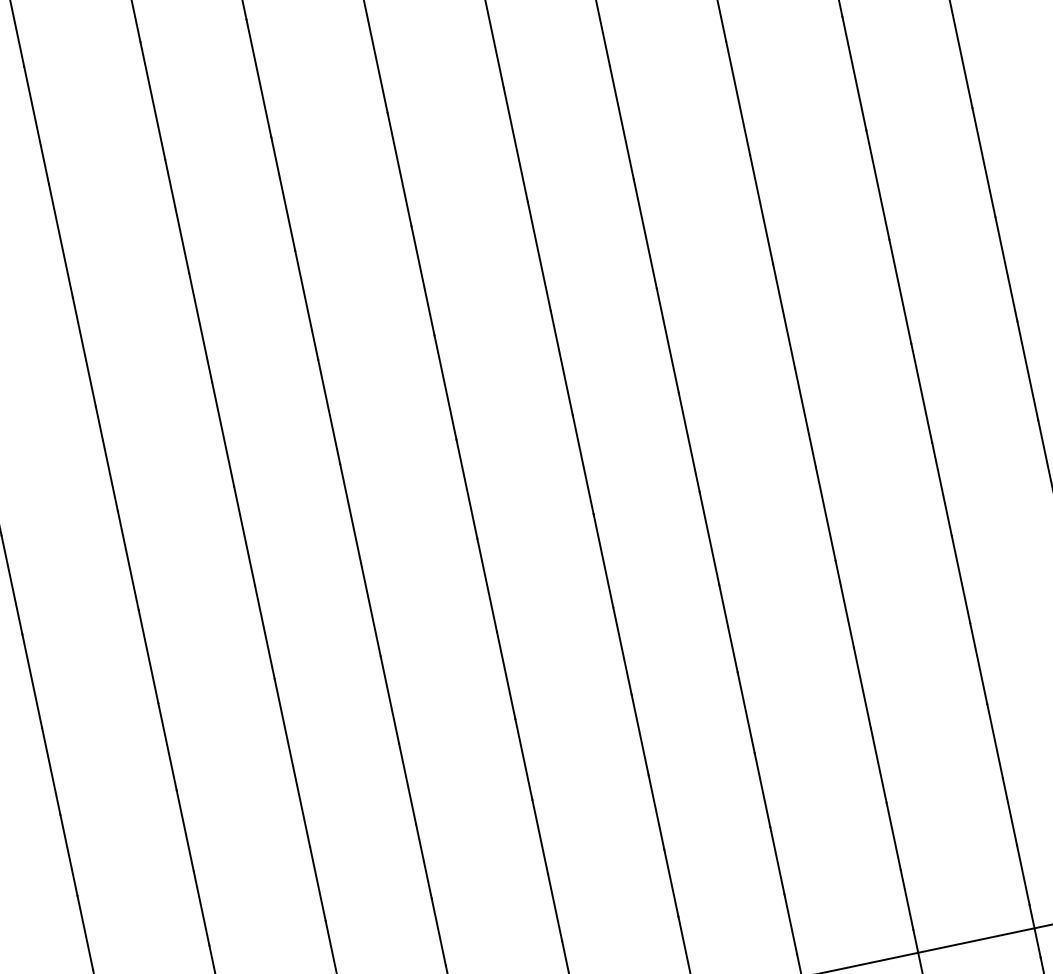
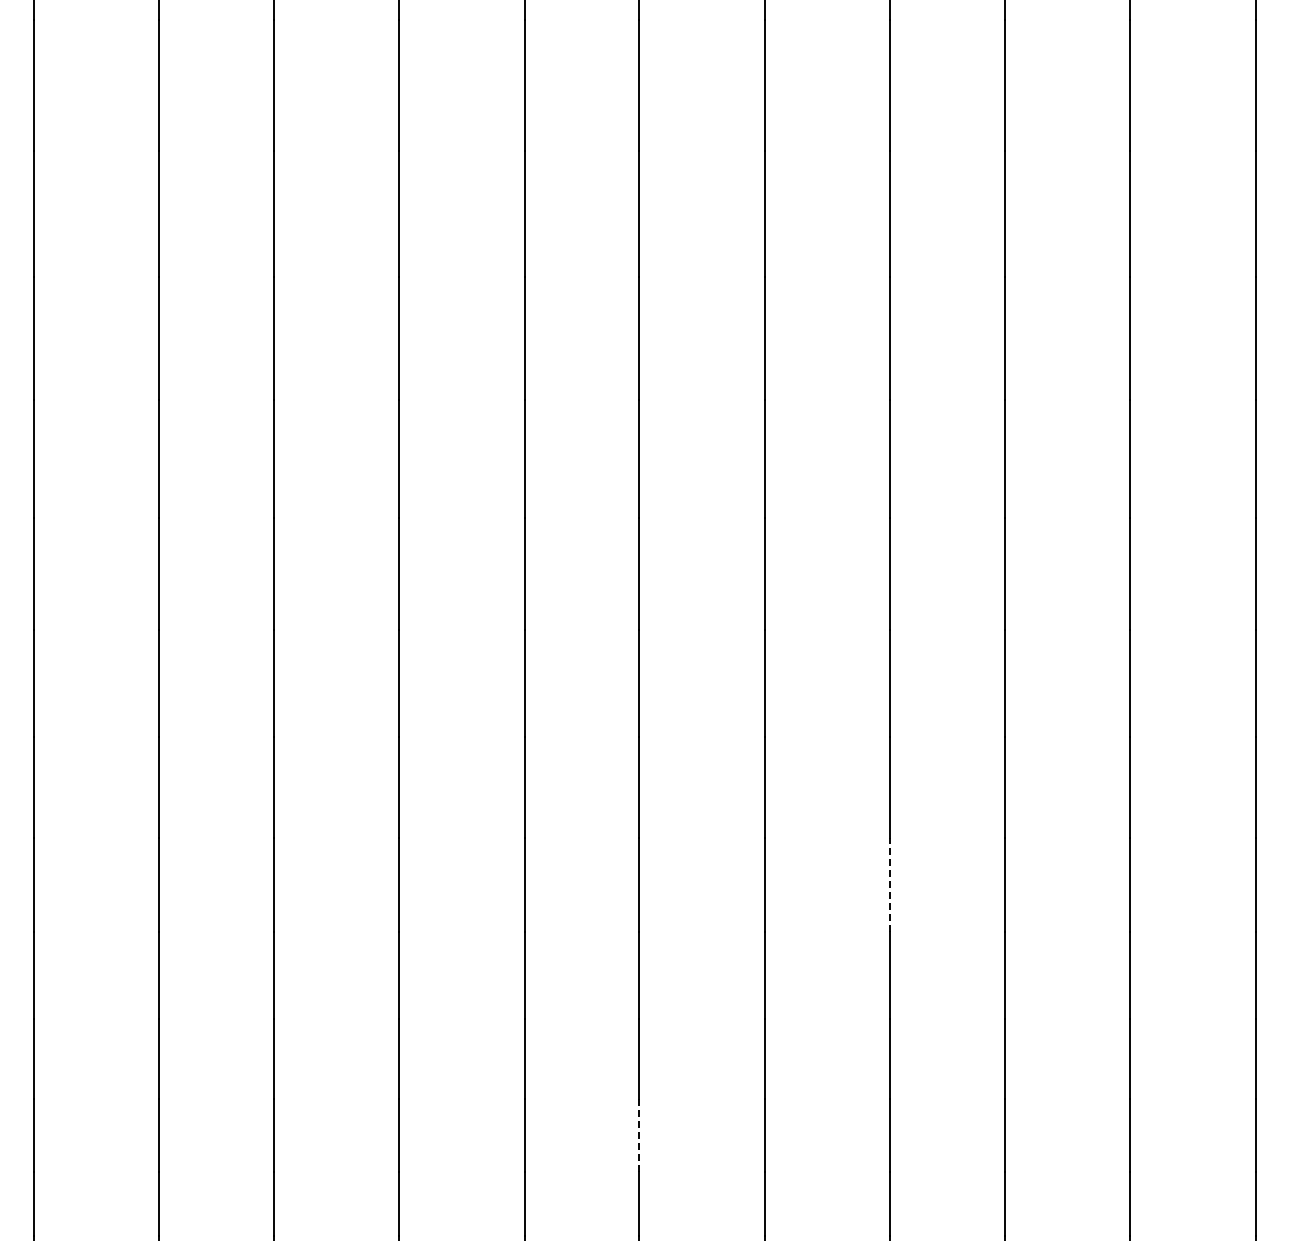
line: (961, 579) -> (890, 884), solid -> dashed
line: (777, 859) -> (639, 1134), solid -> dashed

